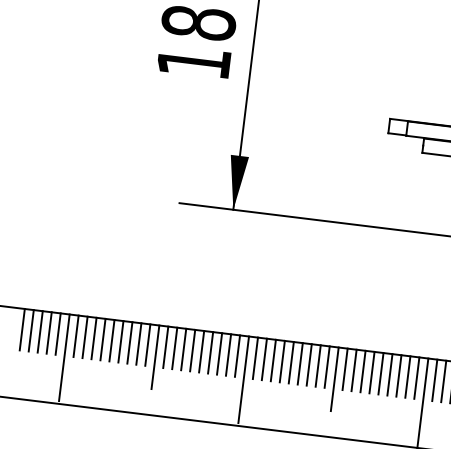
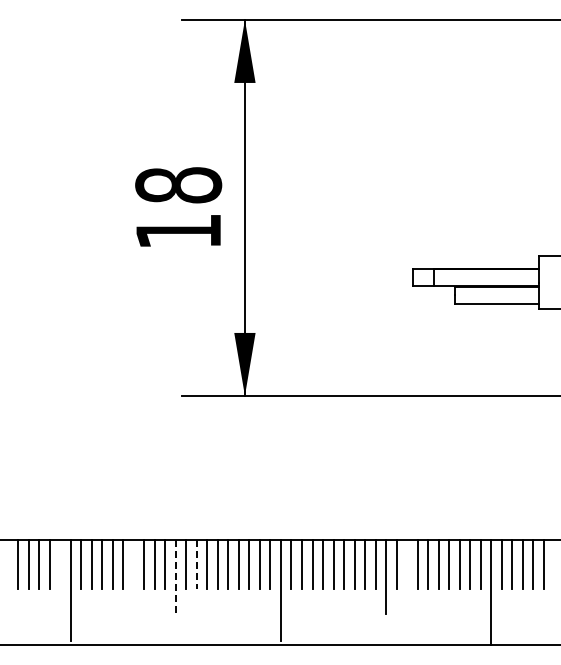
line: (58, 334) -> (60, 564), removed
line: (120, 341) -> (133, 564), removed
line: (174, 348) -> (196, 564), solid -> dashed
line: (155, 357) -> (175, 577), solid -> dashed
line: (354, 370) -> (407, 564), removed

